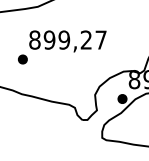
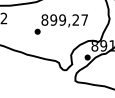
text: (60, 47) -> (60, 24), moved

